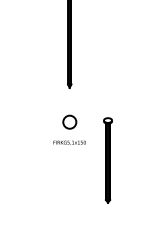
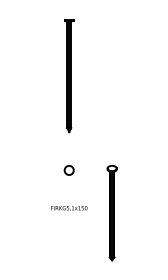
part: (69, 122) -> (68, 170), size x0.62
text: (69, 142) -> (69, 208), moved

